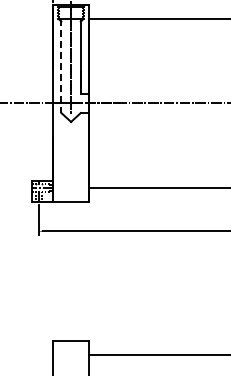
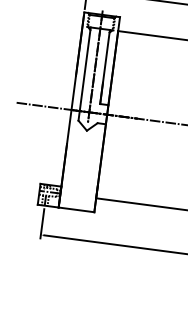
line: (61, 66) -> (84, 74), dashed -> solid

